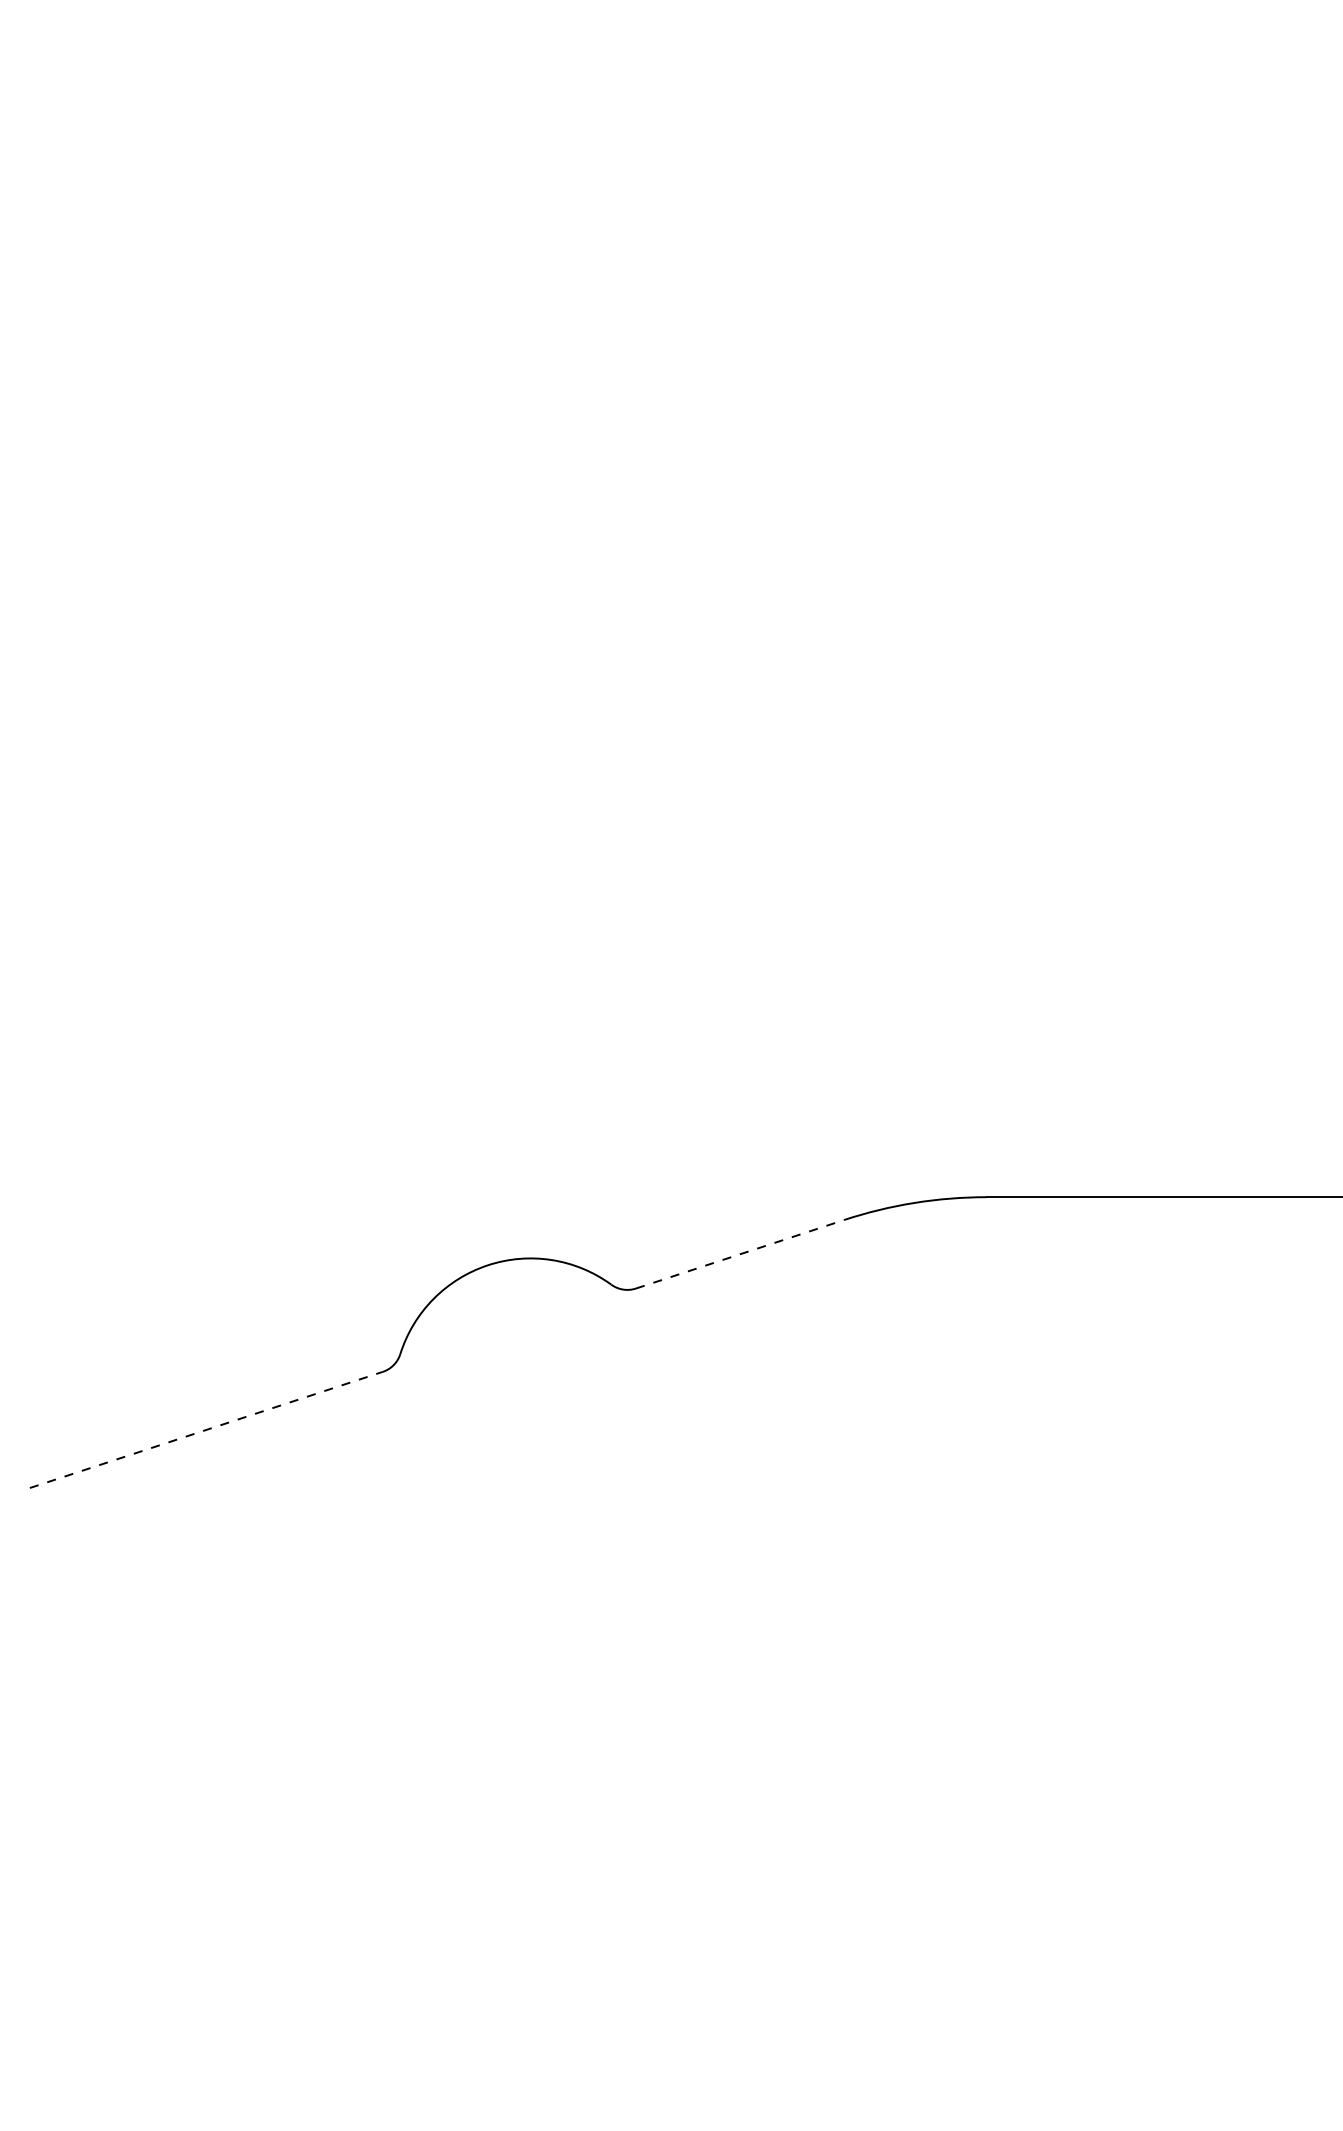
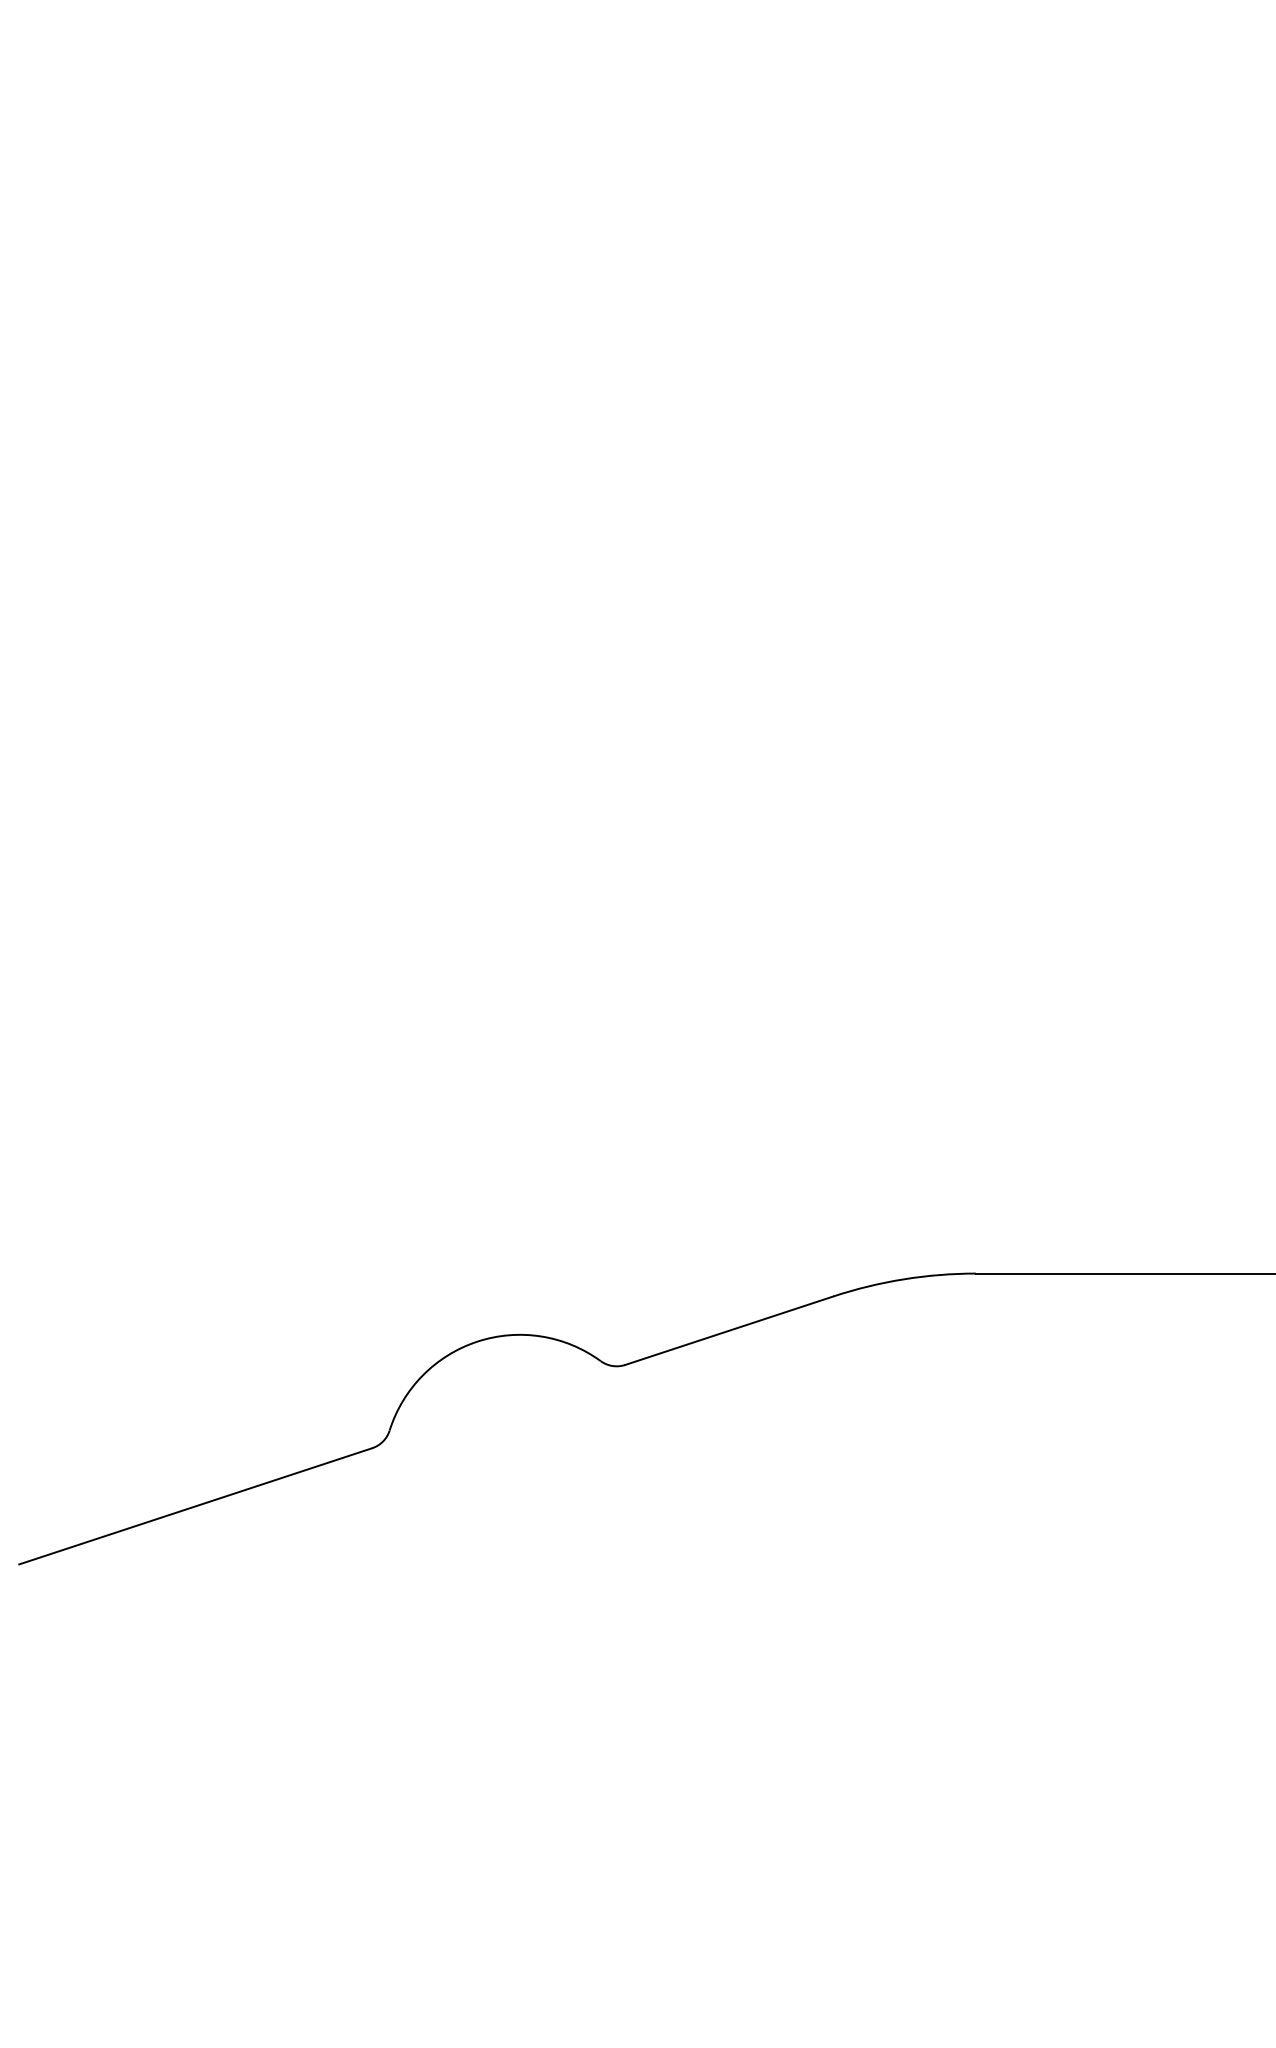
line: (740, 1254) -> (729, 1330), dashed -> solid
line: (206, 1429) -> (195, 1505), dashed -> solid

